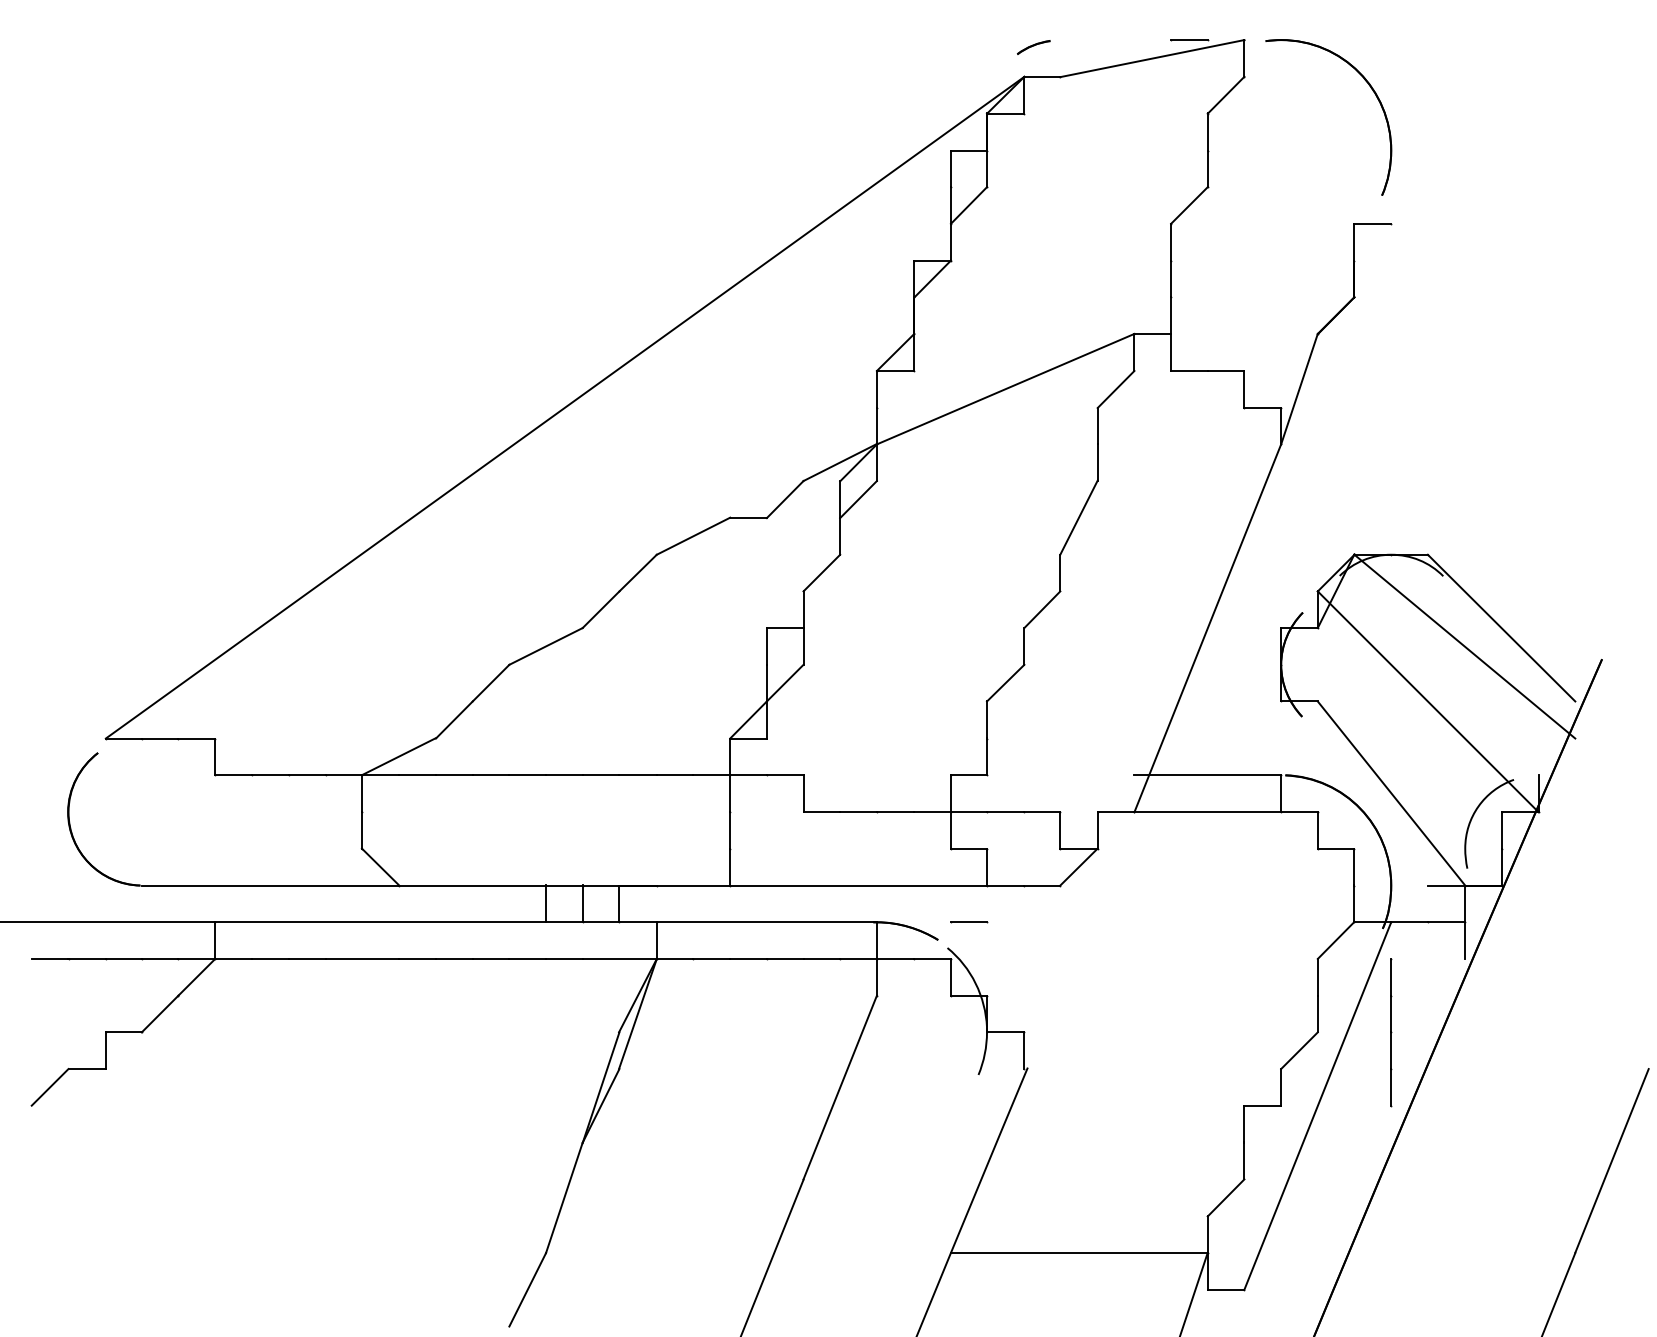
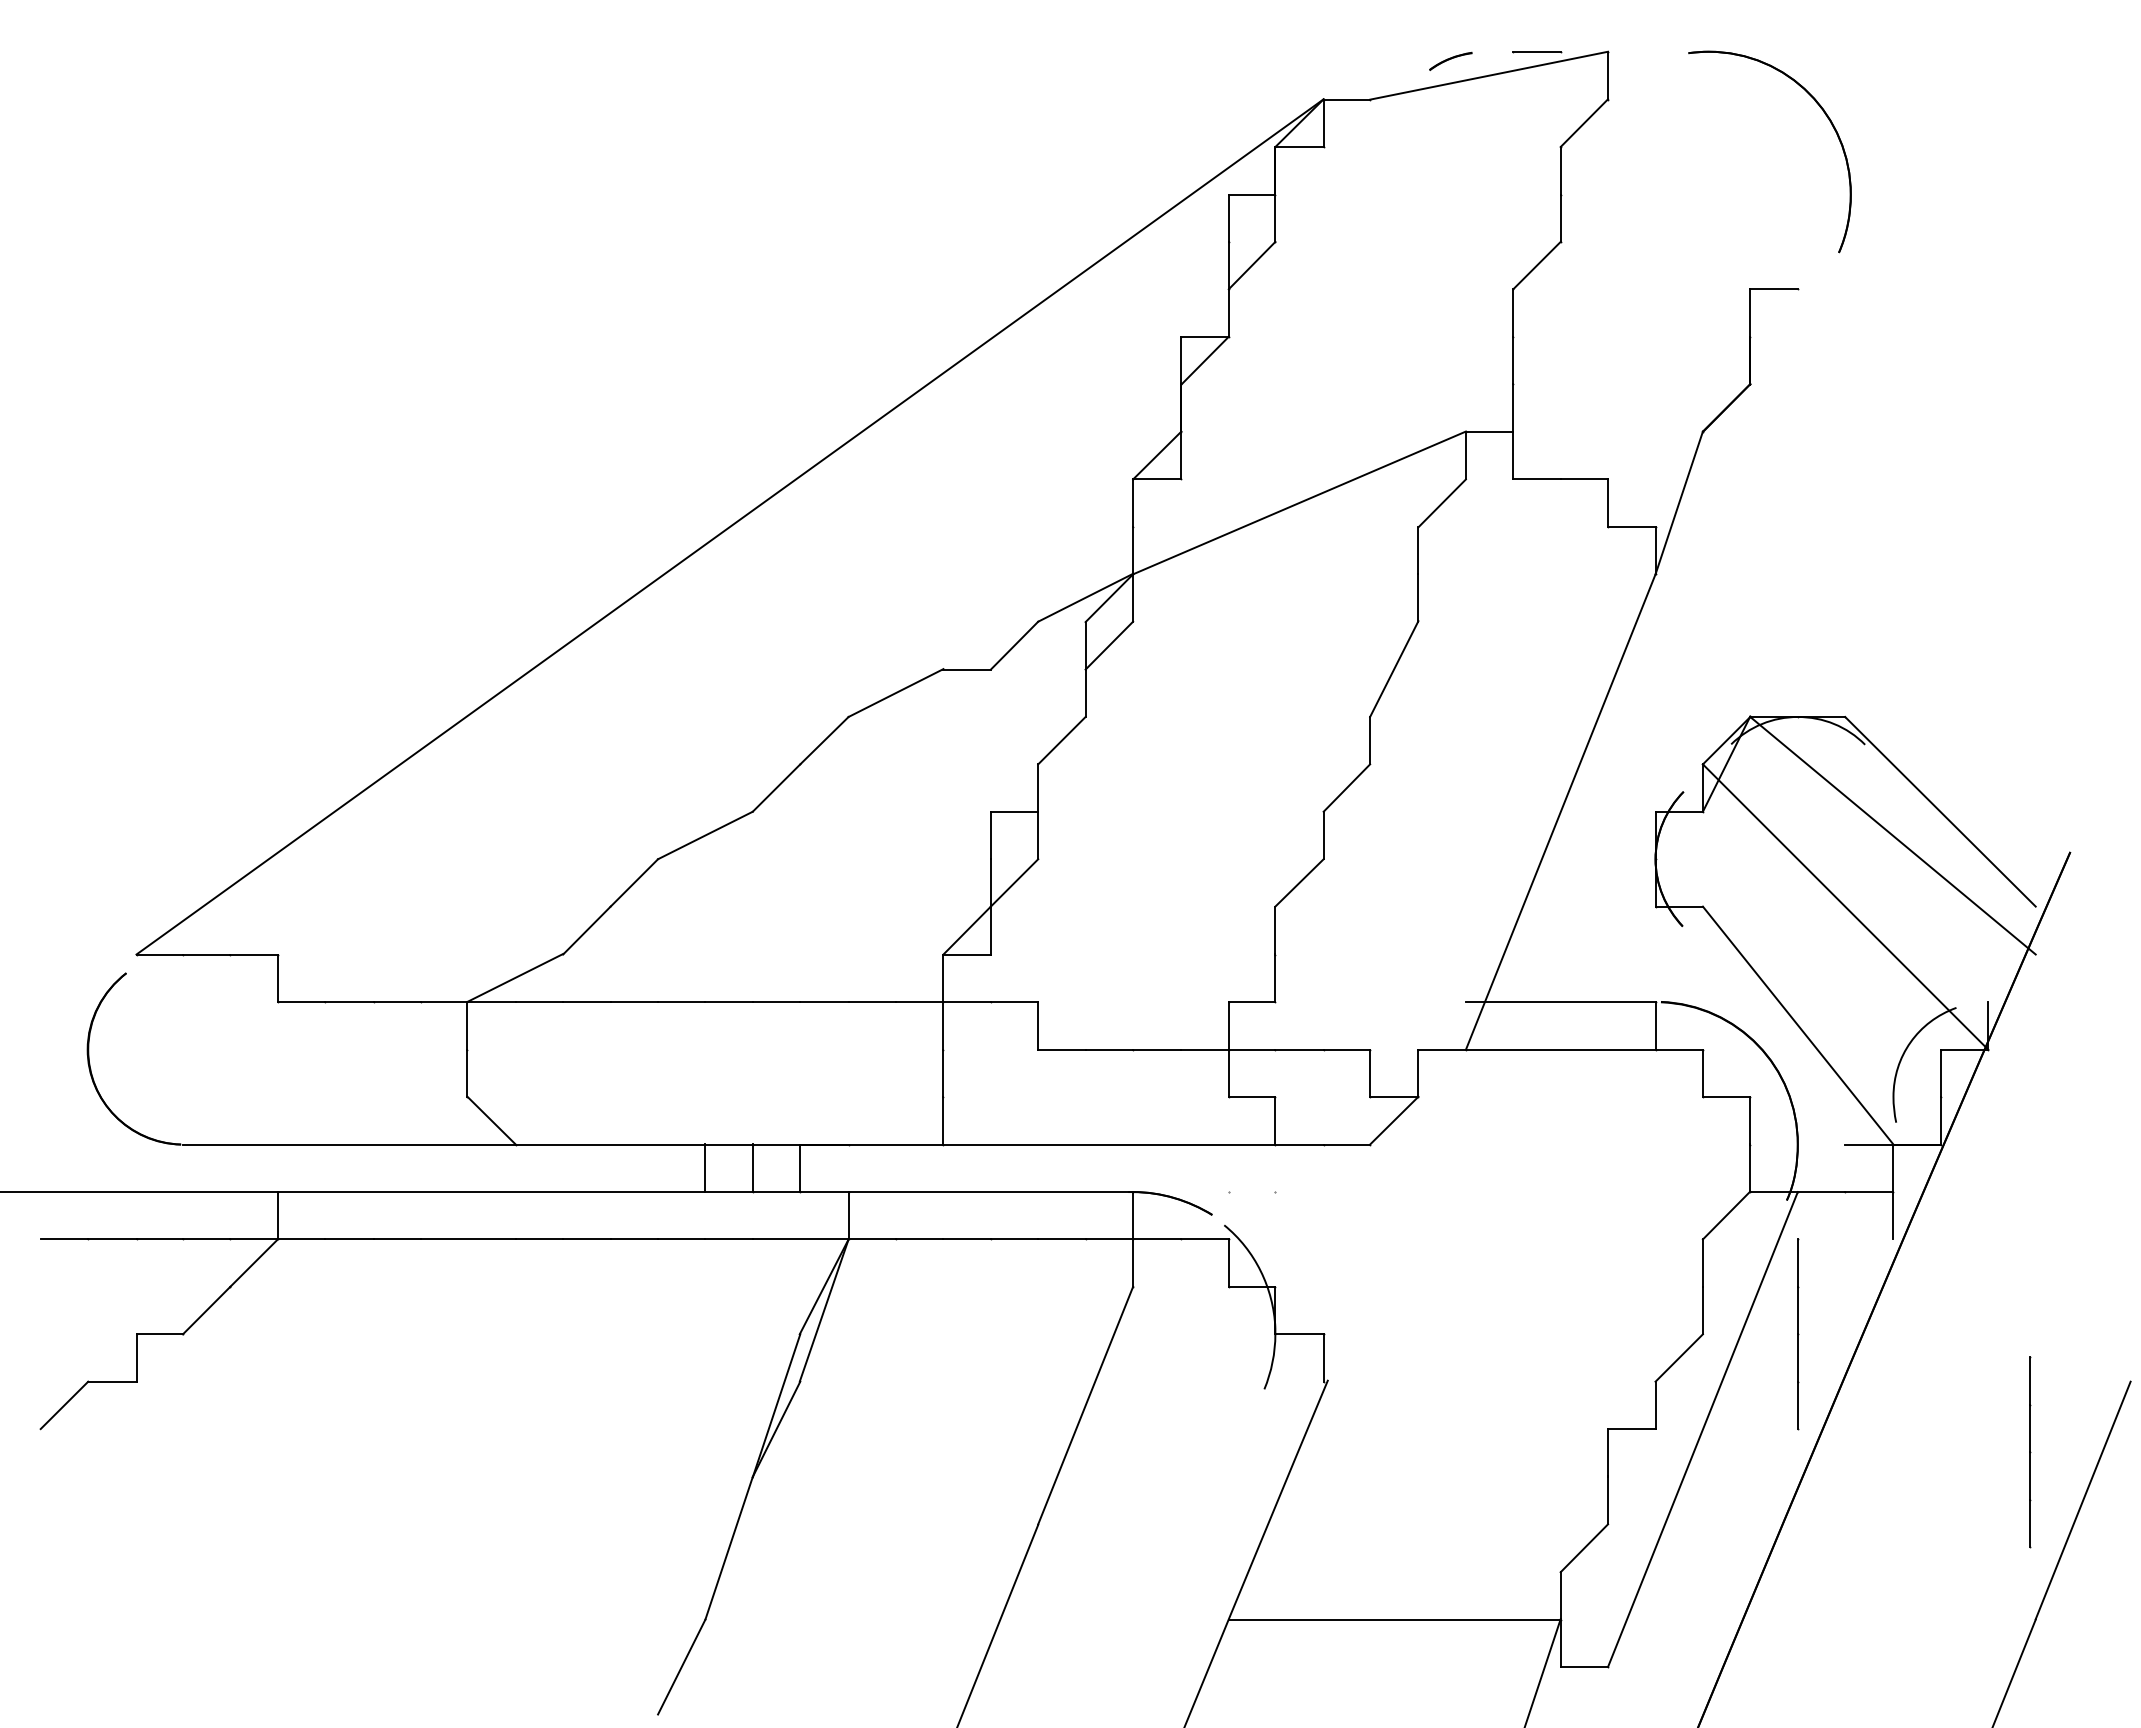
part: (1033, 46) -> (1450, 60), moved
part: (1371, 89) -> (1825, 115), moved
line: (968, 922) -> (1251, 1192), removed
line: (1571, 1123) -> (2030, 1452), added

